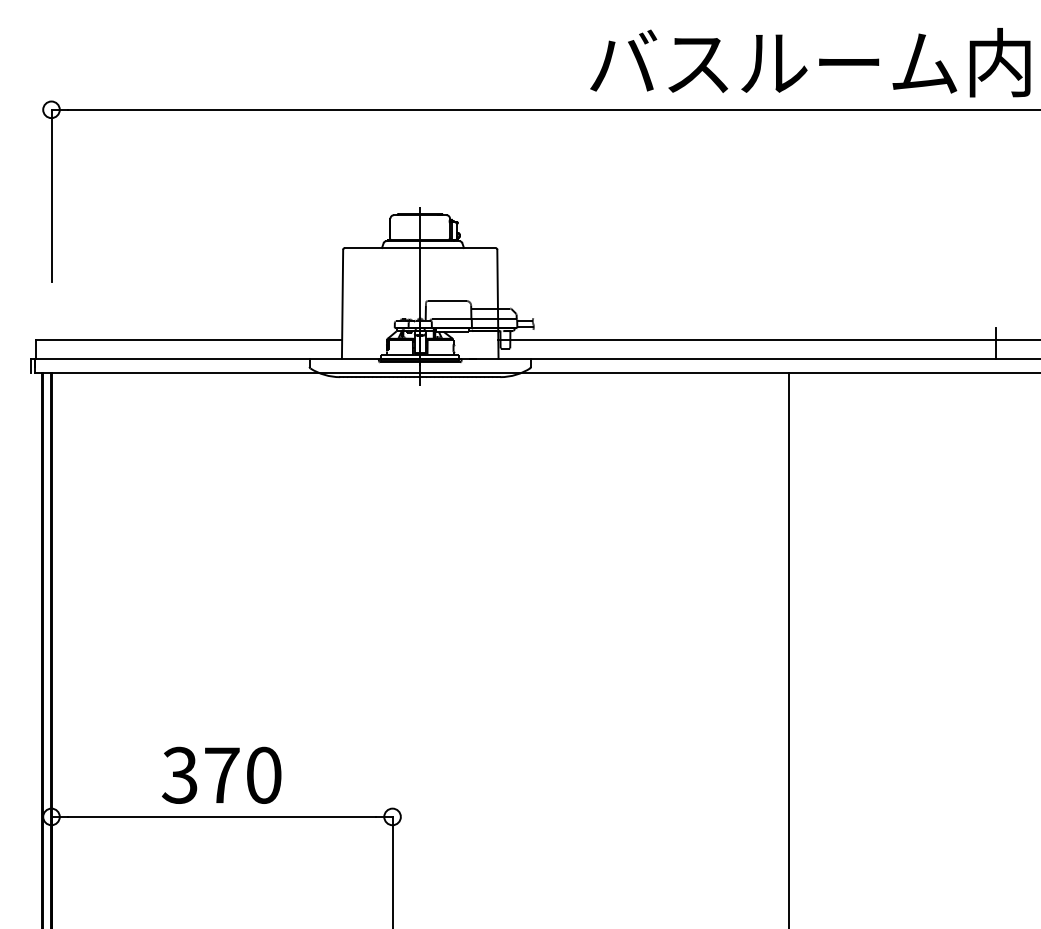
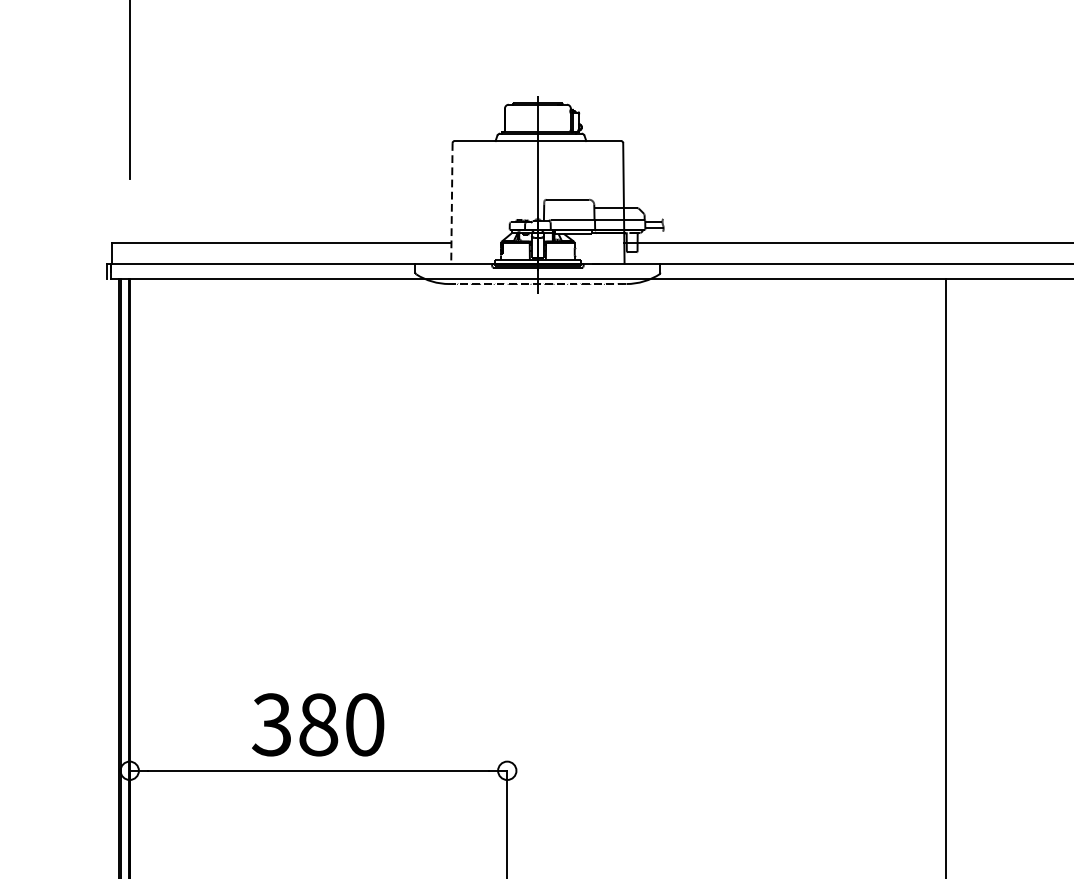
line: (342, 304) -> (451, 203), solid -> dashed
line: (420, 377) -> (538, 284), solid -> dashed
text: (221, 775) -> (317, 724), 370 -> 380

